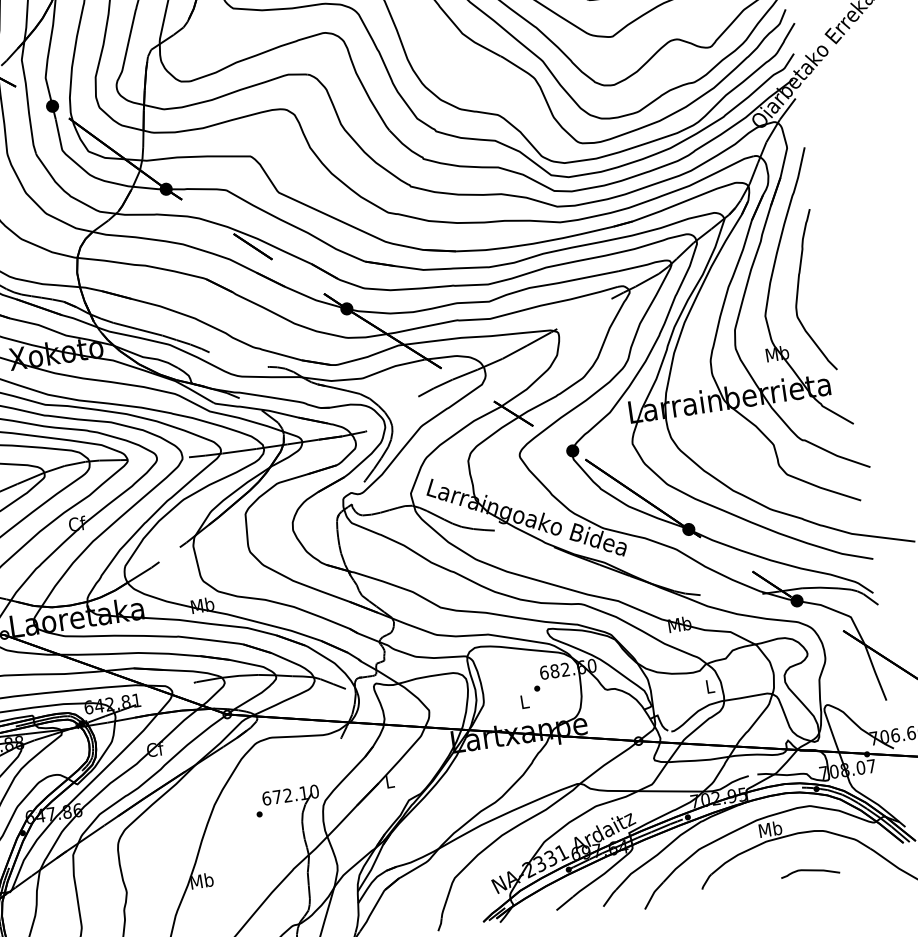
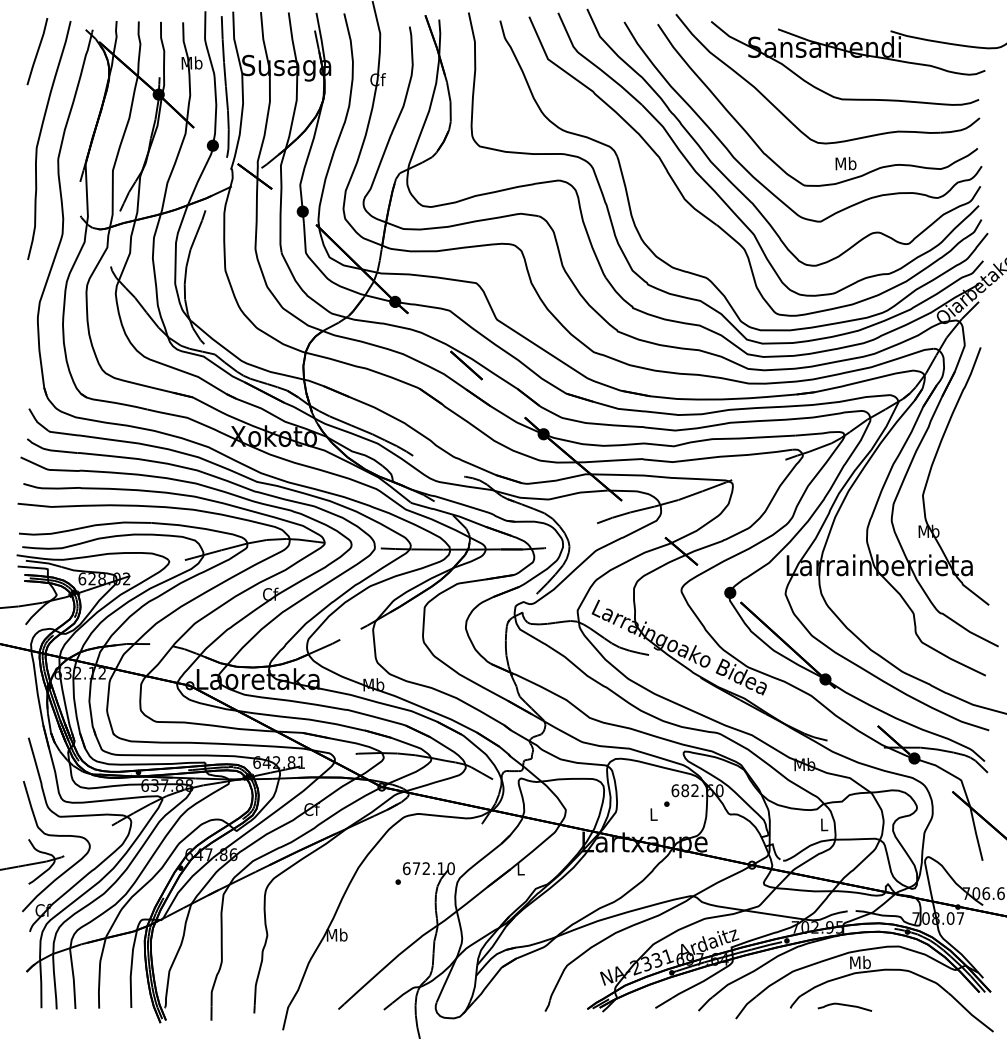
curve: (798, 292) -> (956, 478), removed
curve: (809, 870) -> (844, 1005), moved

